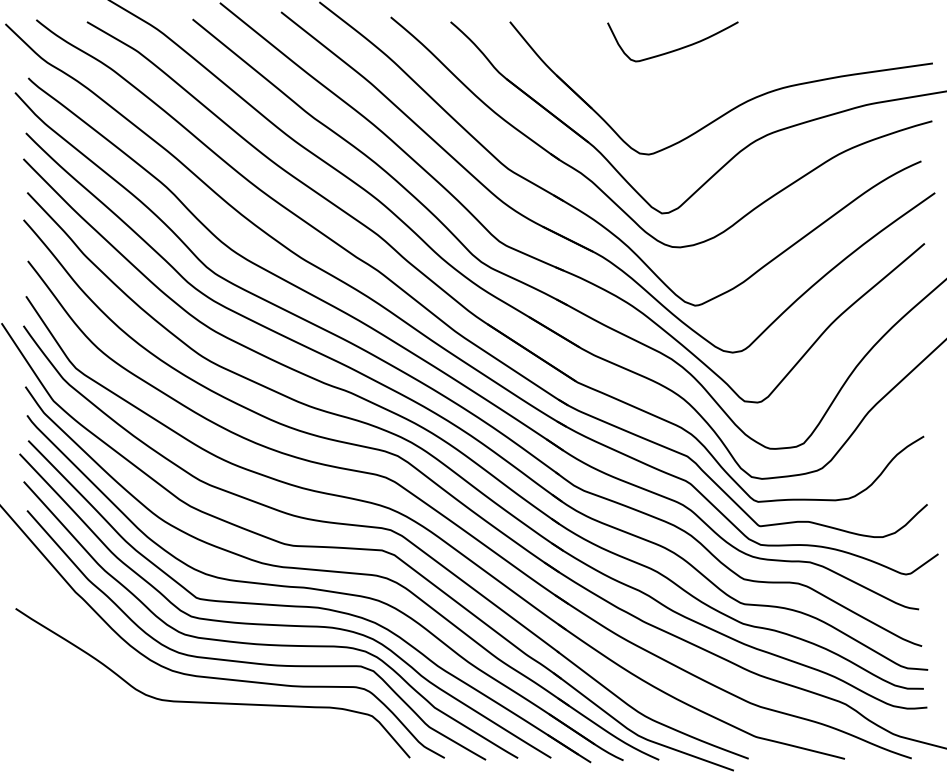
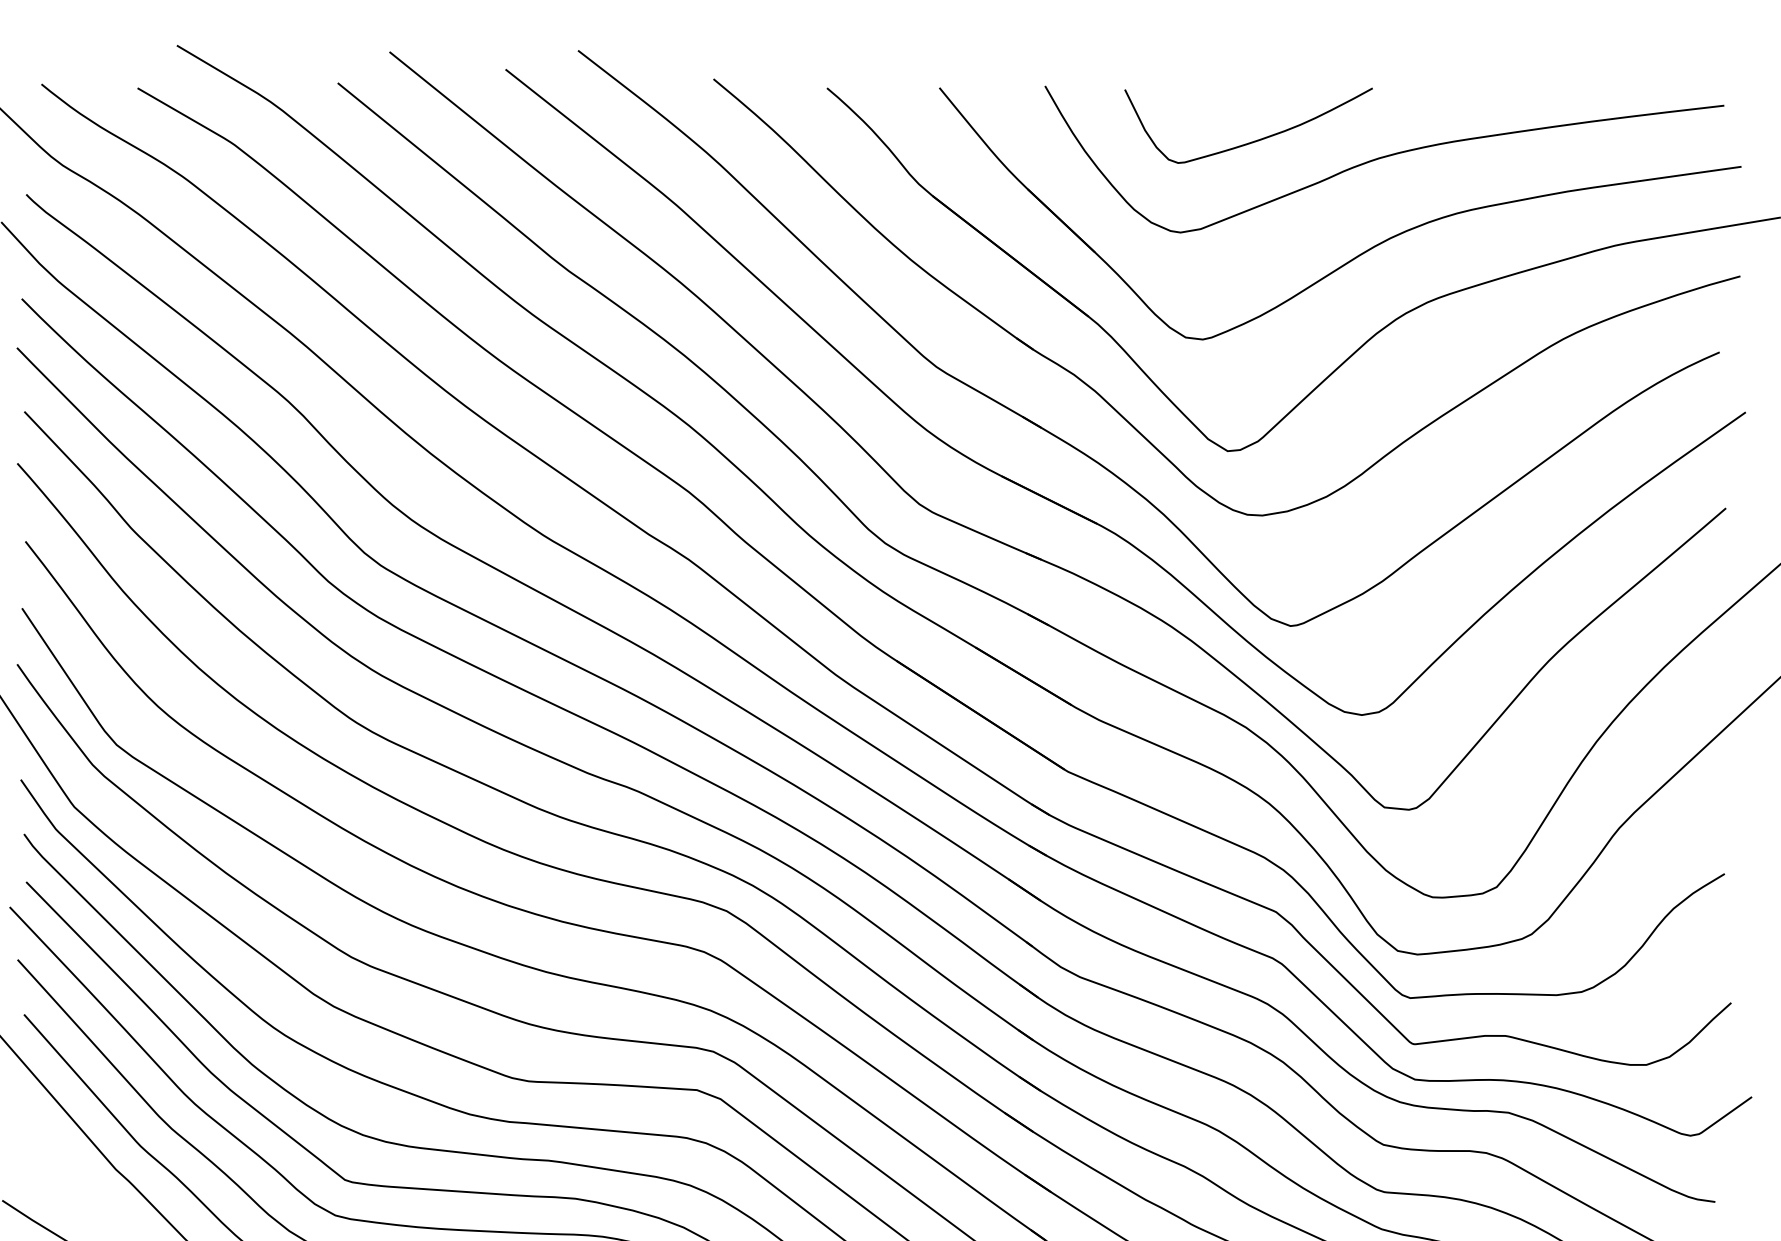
curve: (744, 59) -> (1384, 159), added

